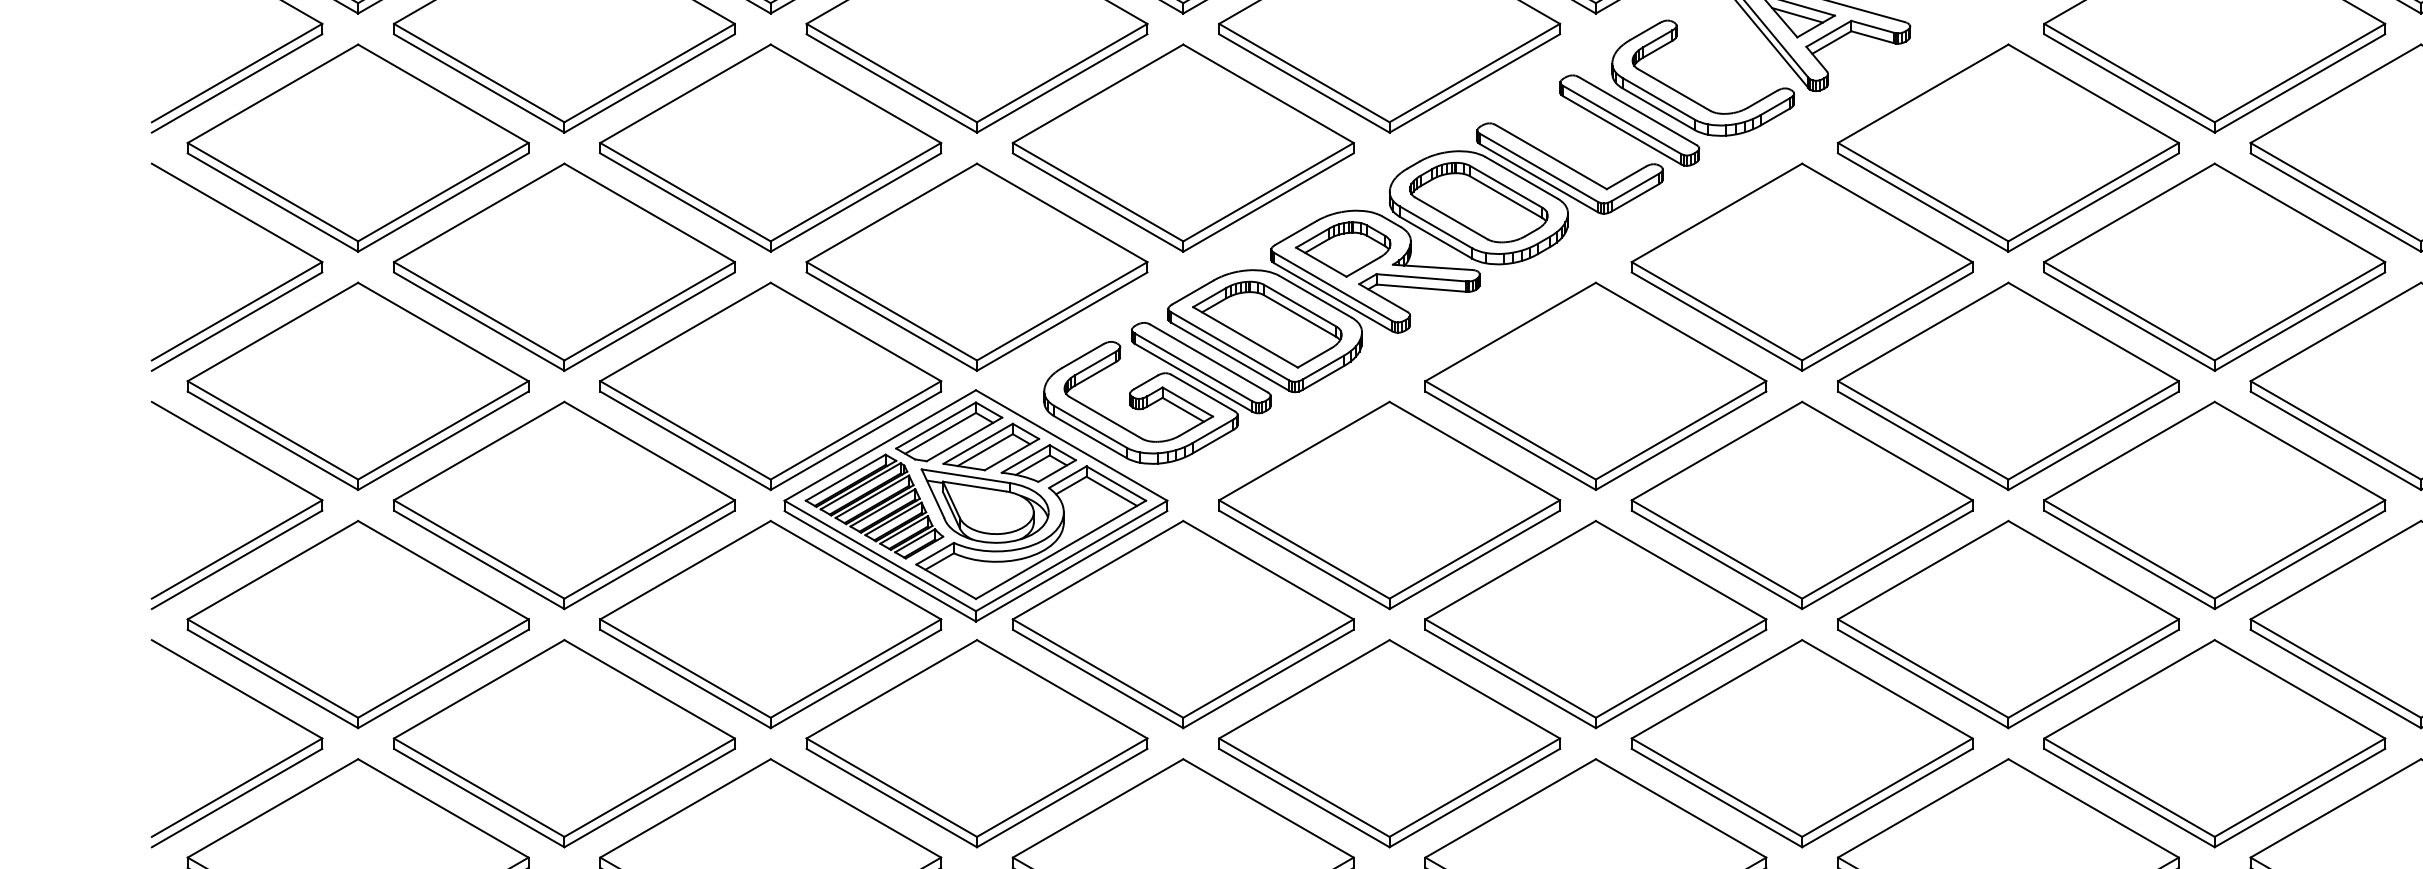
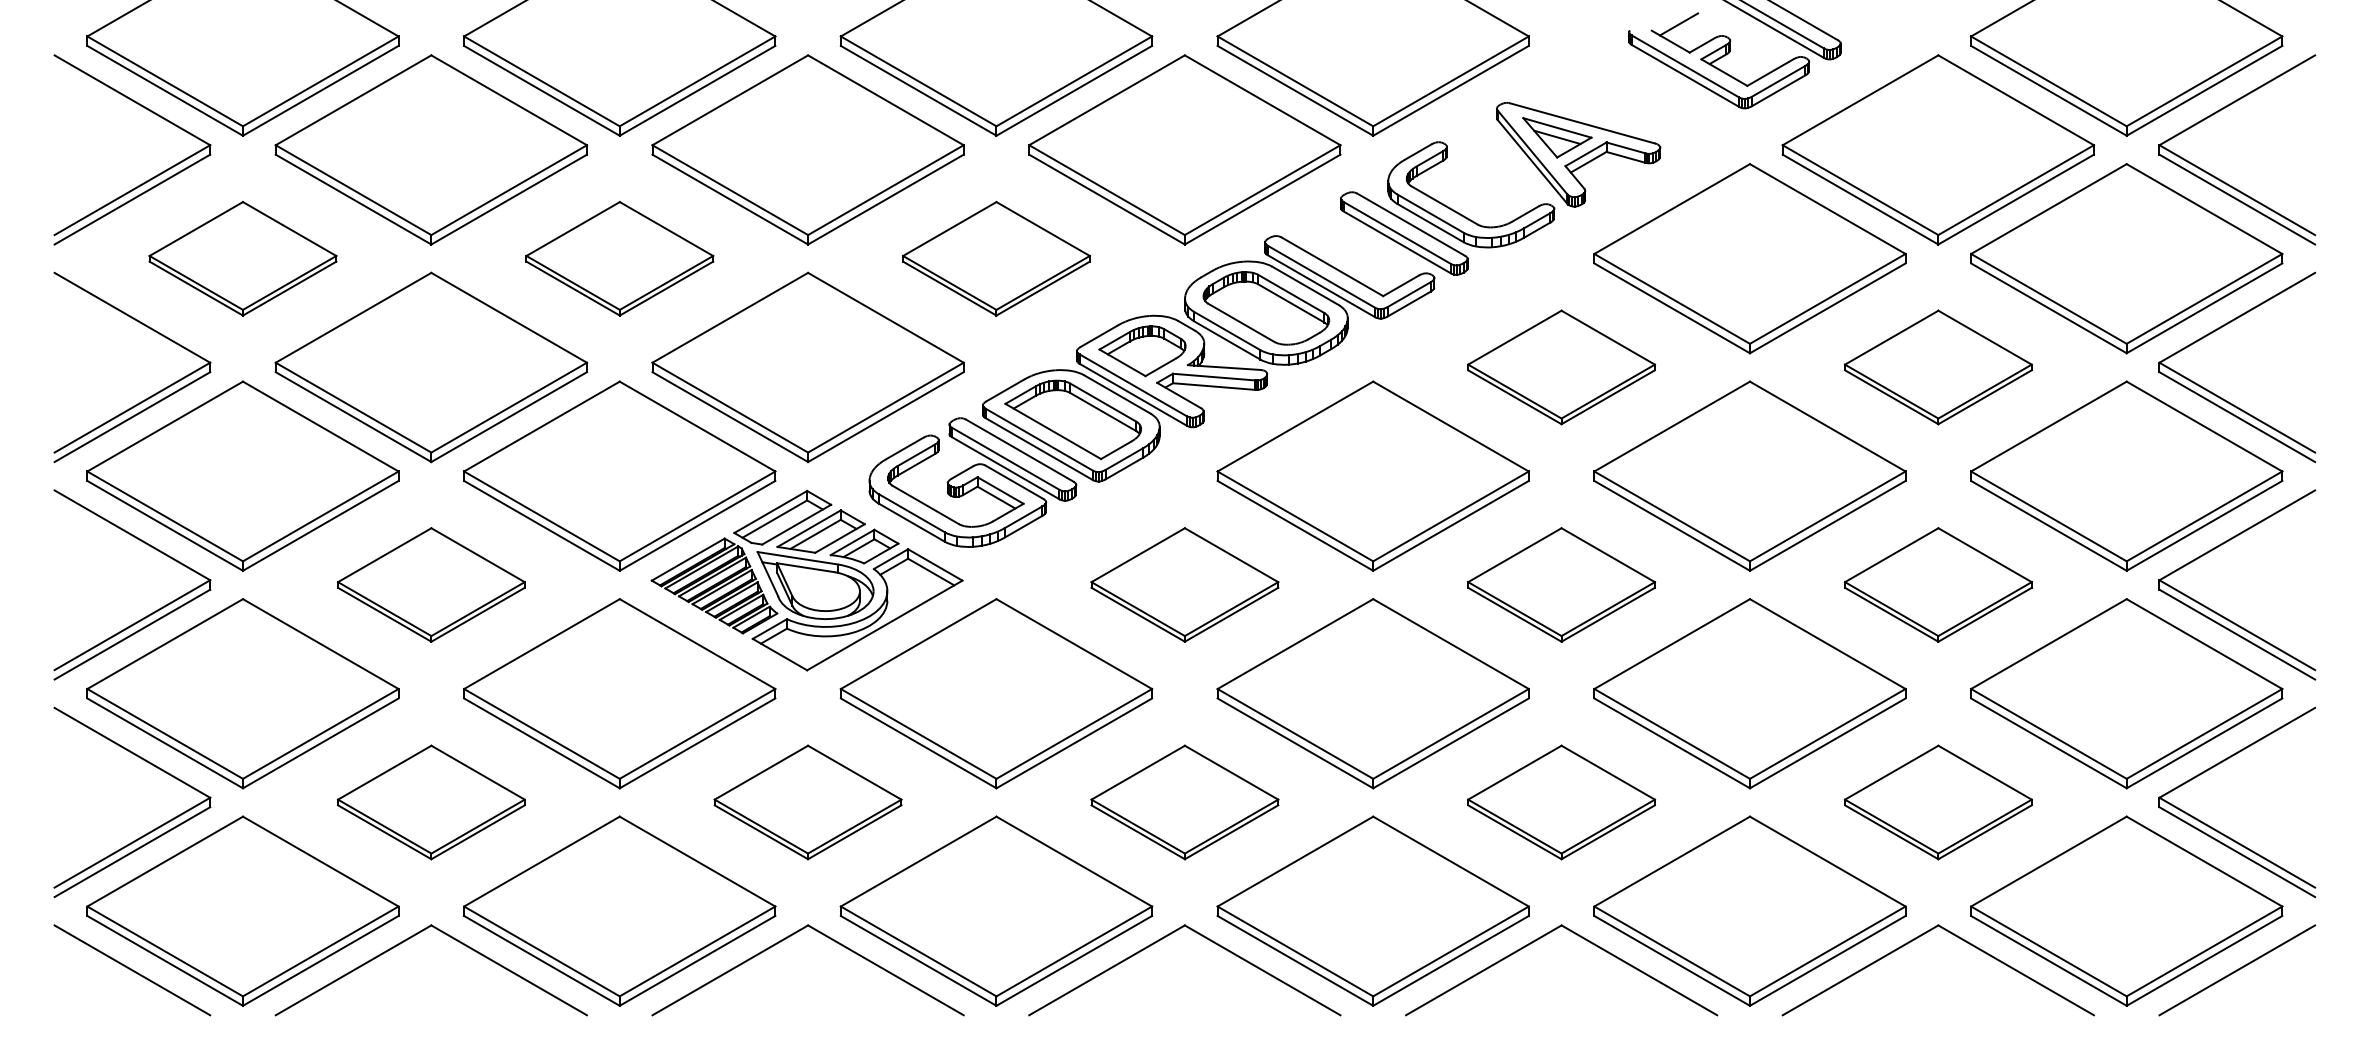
part: (357, 147) -> (242, 258), size x0.6
part: (770, 147) -> (619, 258), size x0.6
part: (1183, 147) -> (996, 258), size x0.6
part: (1802, 267) -> (1561, 367), size x0.6
part: (2214, 267) -> (1938, 367), size x0.6
part: (564, 504) -> (431, 584), size x0.6
part: (1389, 504) -> (1184, 584), size x0.6
part: (1802, 504) -> (1561, 584), size x0.6
part: (2214, 504) -> (1938, 584), size x0.6
part: (975, 506) -> (806, 585), removed
part: (564, 743) -> (431, 802), size x0.6
part: (976, 743) -> (807, 802), size x0.6
part: (1389, 743) -> (1184, 802), size x0.6
part: (1802, 743) -> (1561, 802), size x0.6
part: (2214, 743) -> (1938, 802), size x0.6

